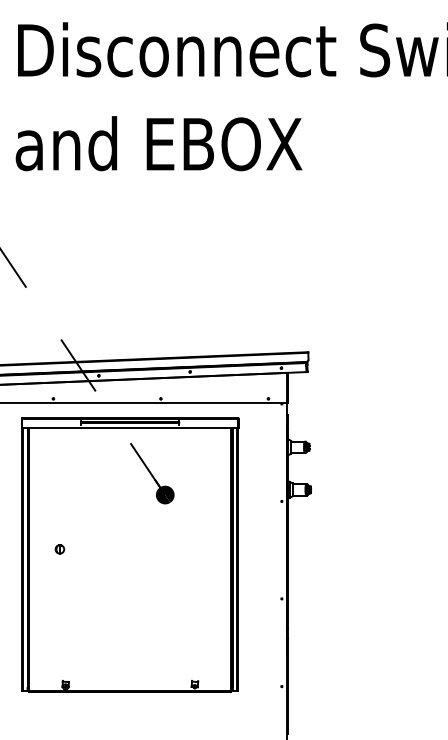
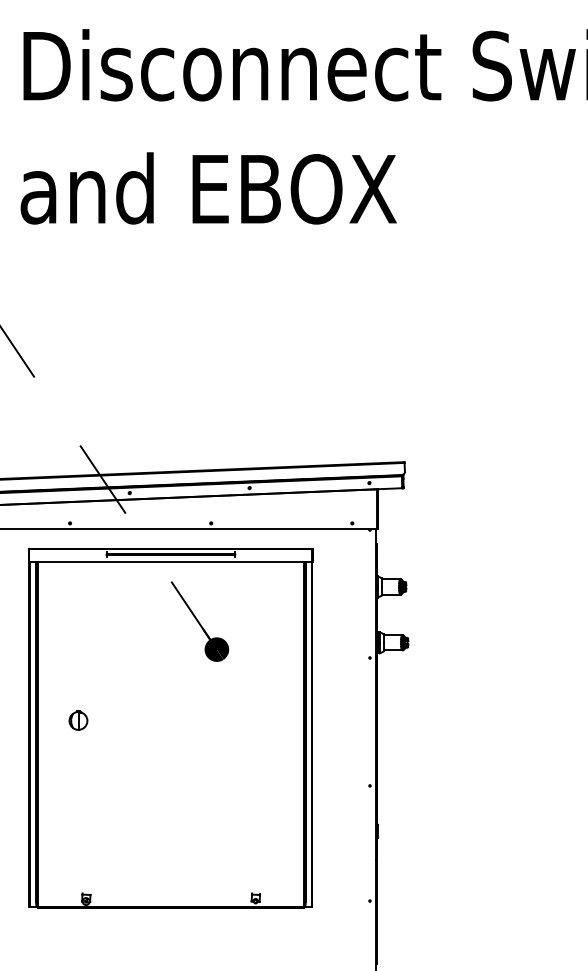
part: (59, 549) -> (78, 720), size x1.6

